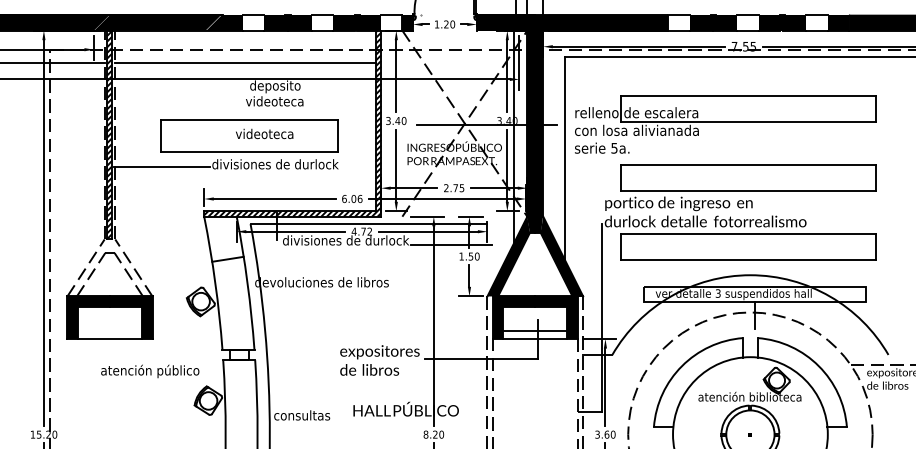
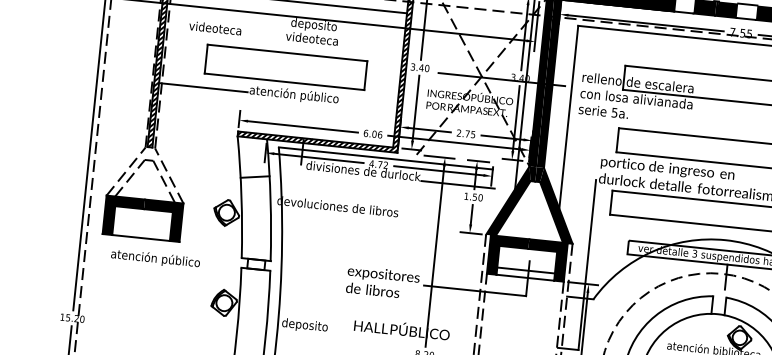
text: (264, 133) -> (215, 27), moved
text: (275, 165) -> (306, 96), divisiones de durlock -> atención público
text: (150, 371) -> (155, 259), moved
text: (302, 416) -> (307, 326), consultas -> deposito

